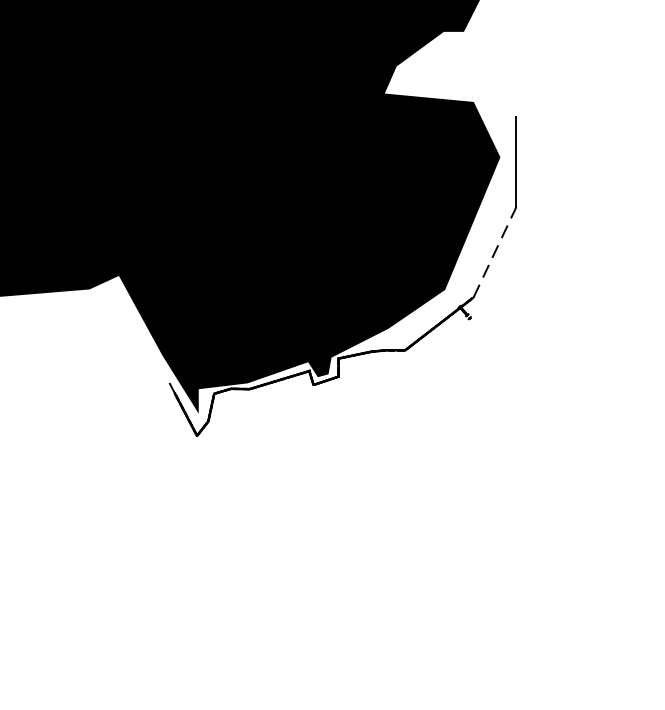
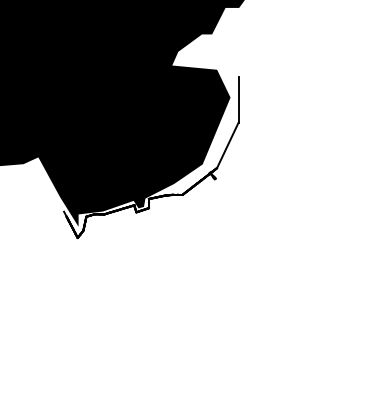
line: (496, 250) -> (228, 144), dashed -> solid

